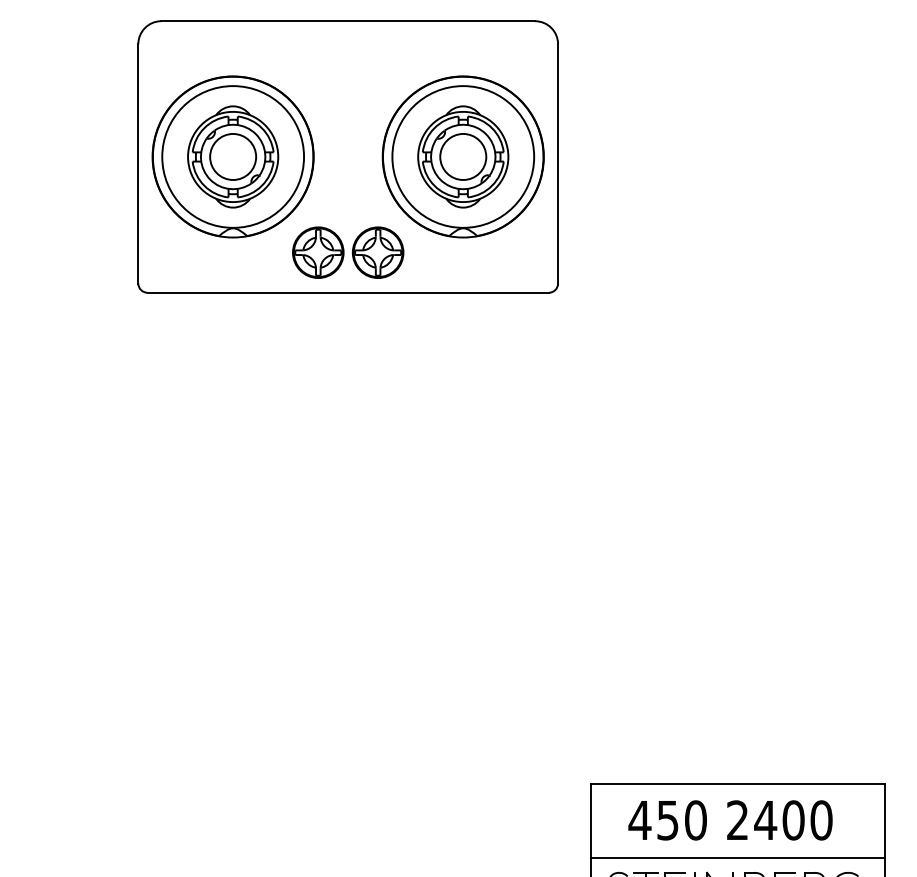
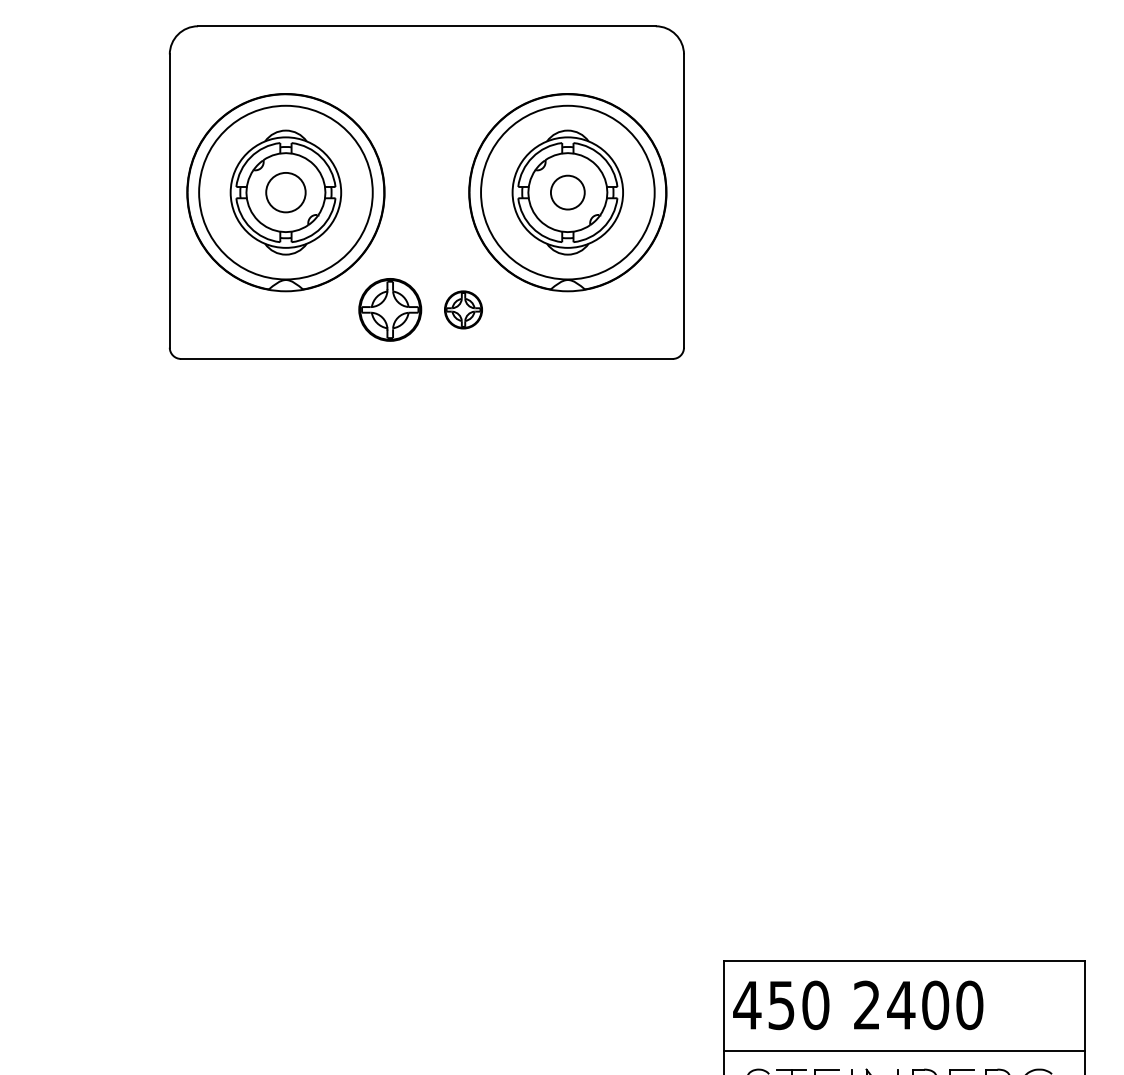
circle: (232, 156) -> (285, 192), size x0.7
circle: (462, 156) -> (567, 192), size x0.6
part: (378, 252) -> (463, 309), size x0.6
text: (730, 820) -> (858, 1005), moved

